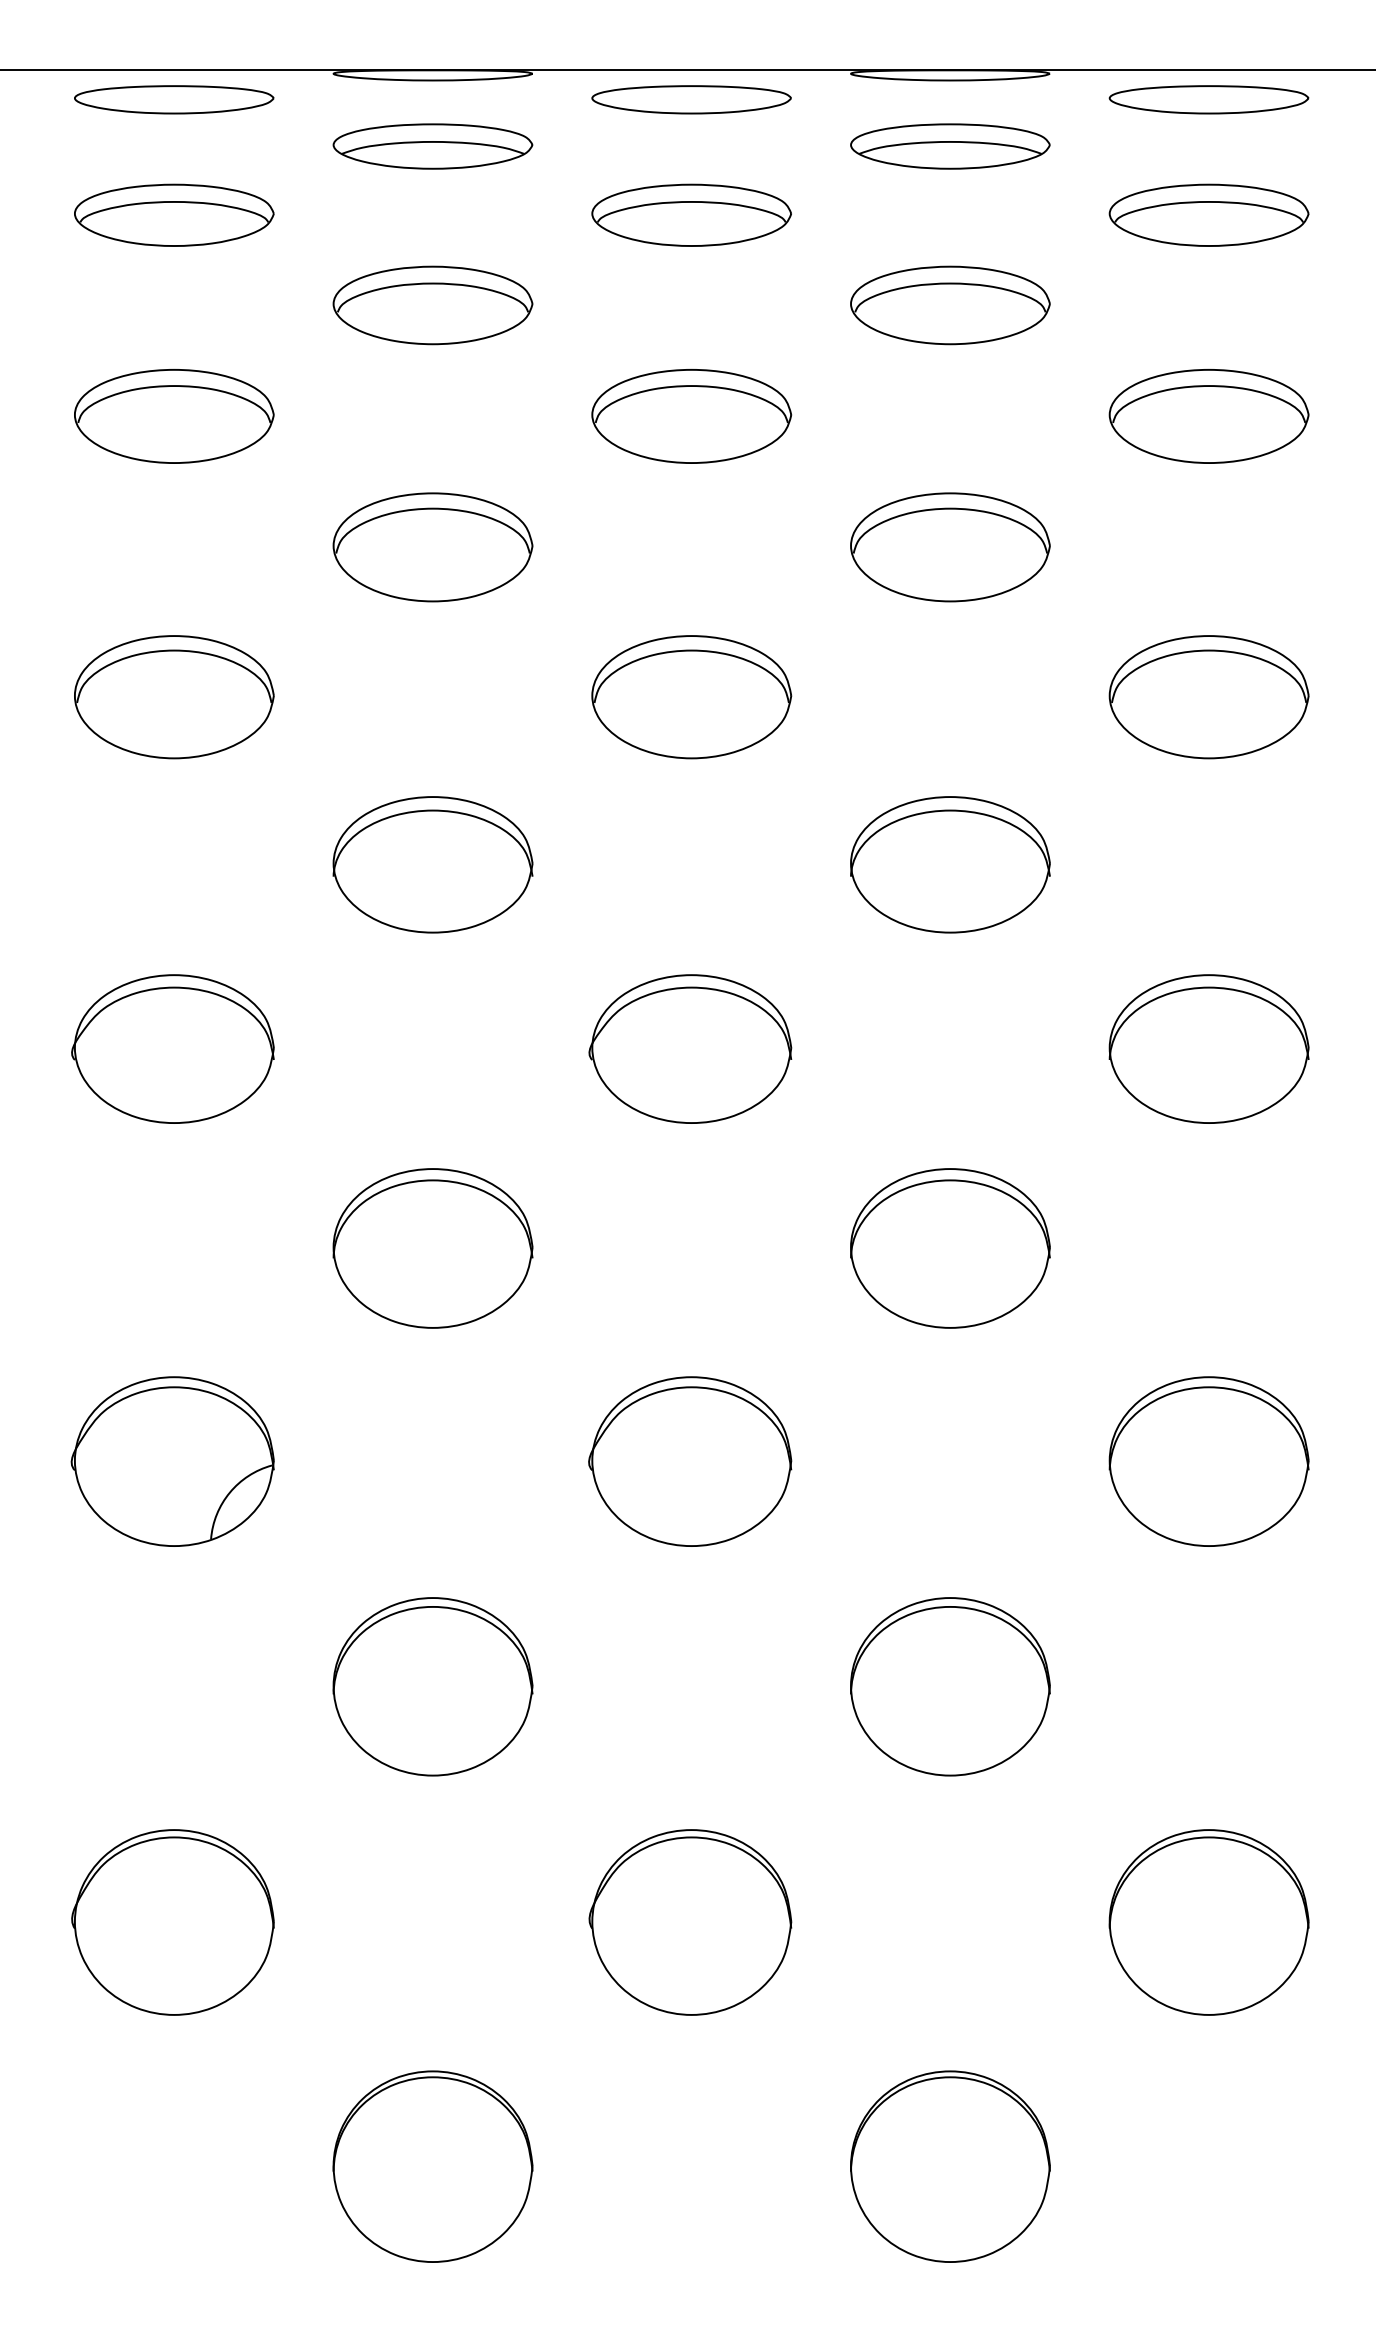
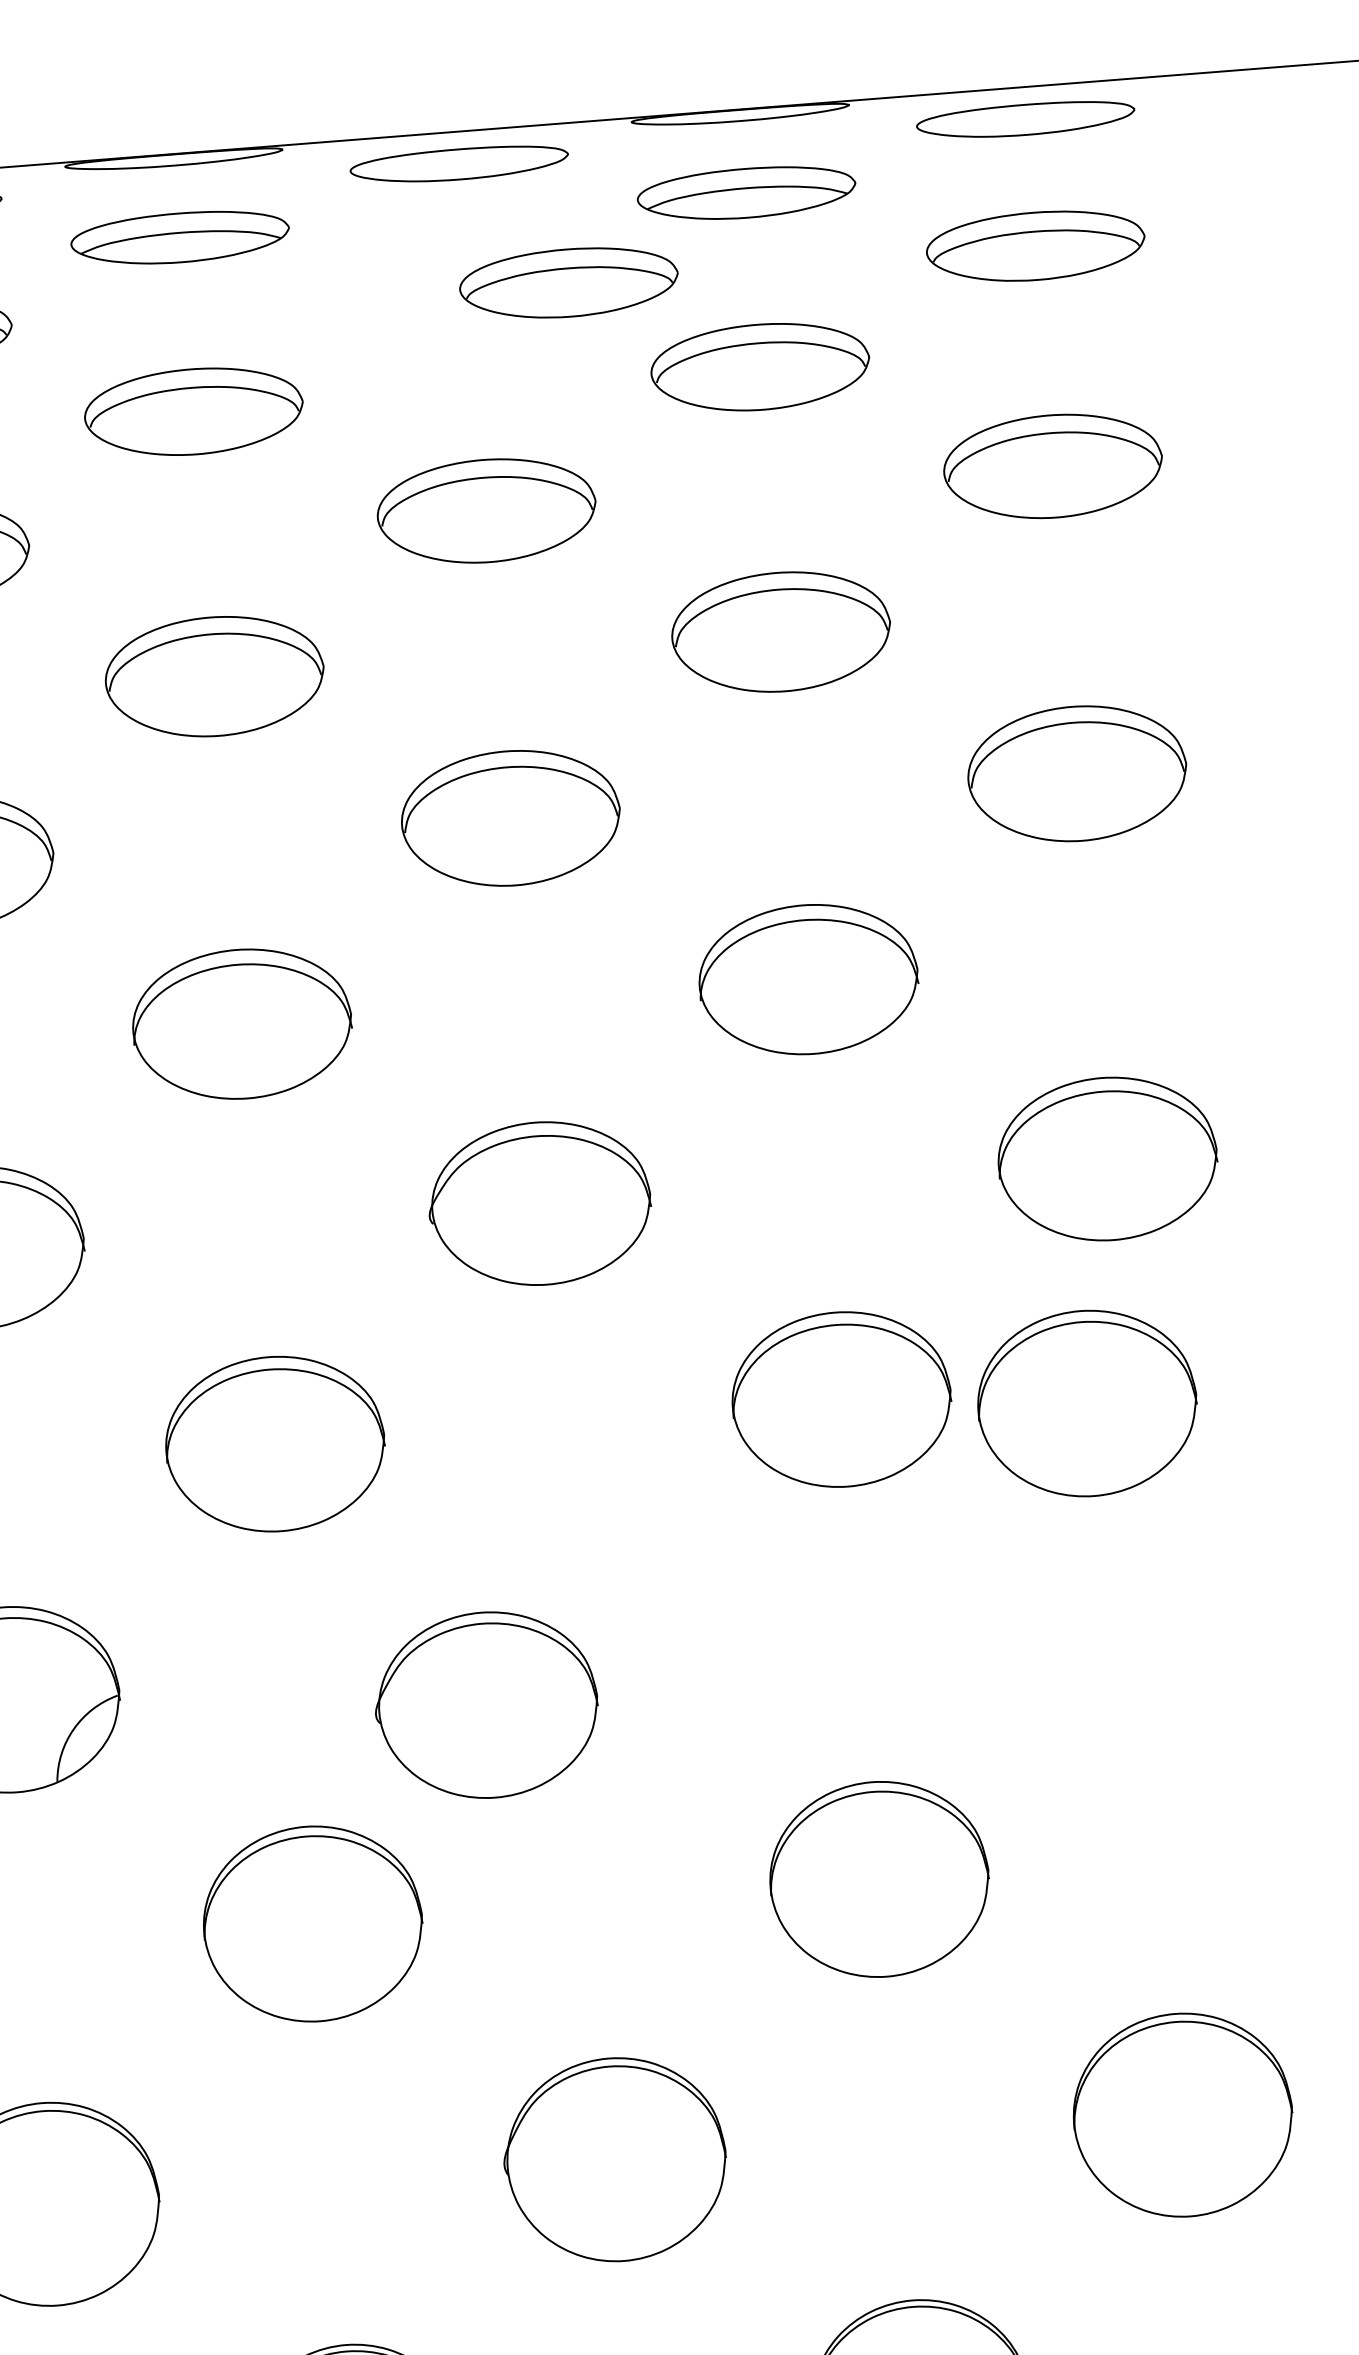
part: (691, 214) -> (568, 282), moved
part: (690, 1461) -> (486, 1705), moved
part: (1208, 1461) -> (1086, 1403), moved

